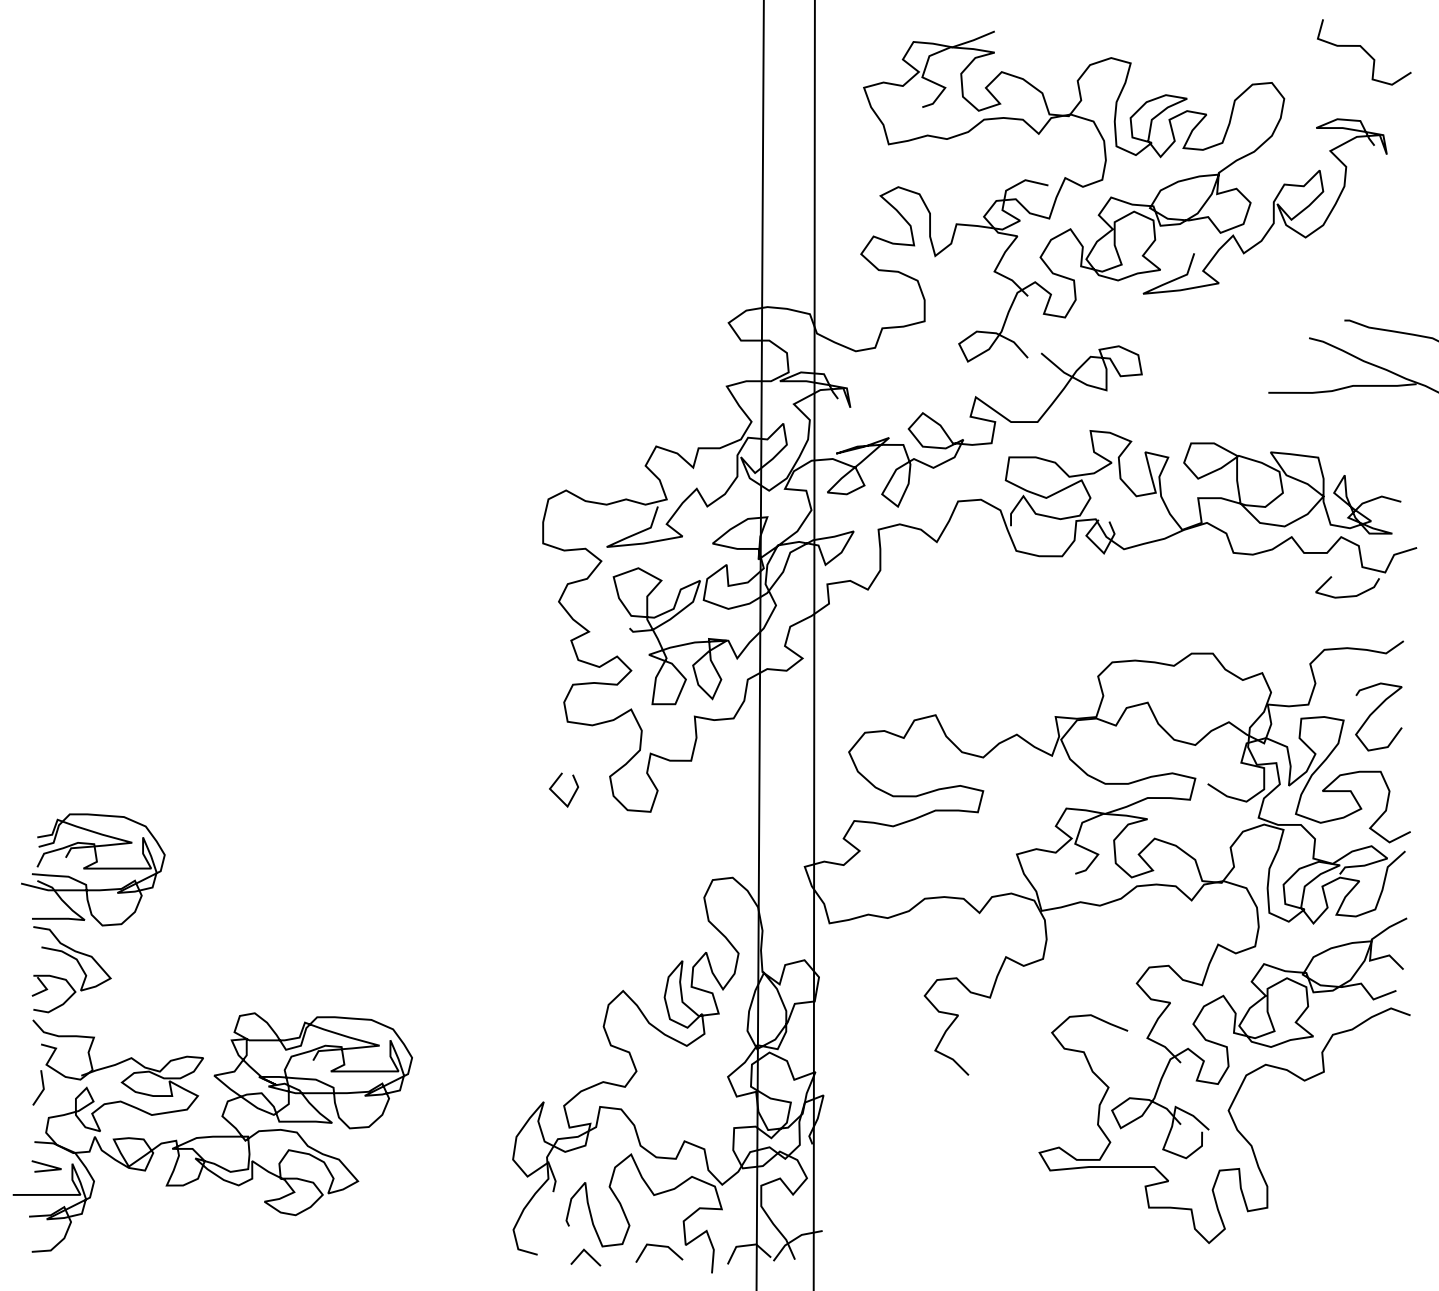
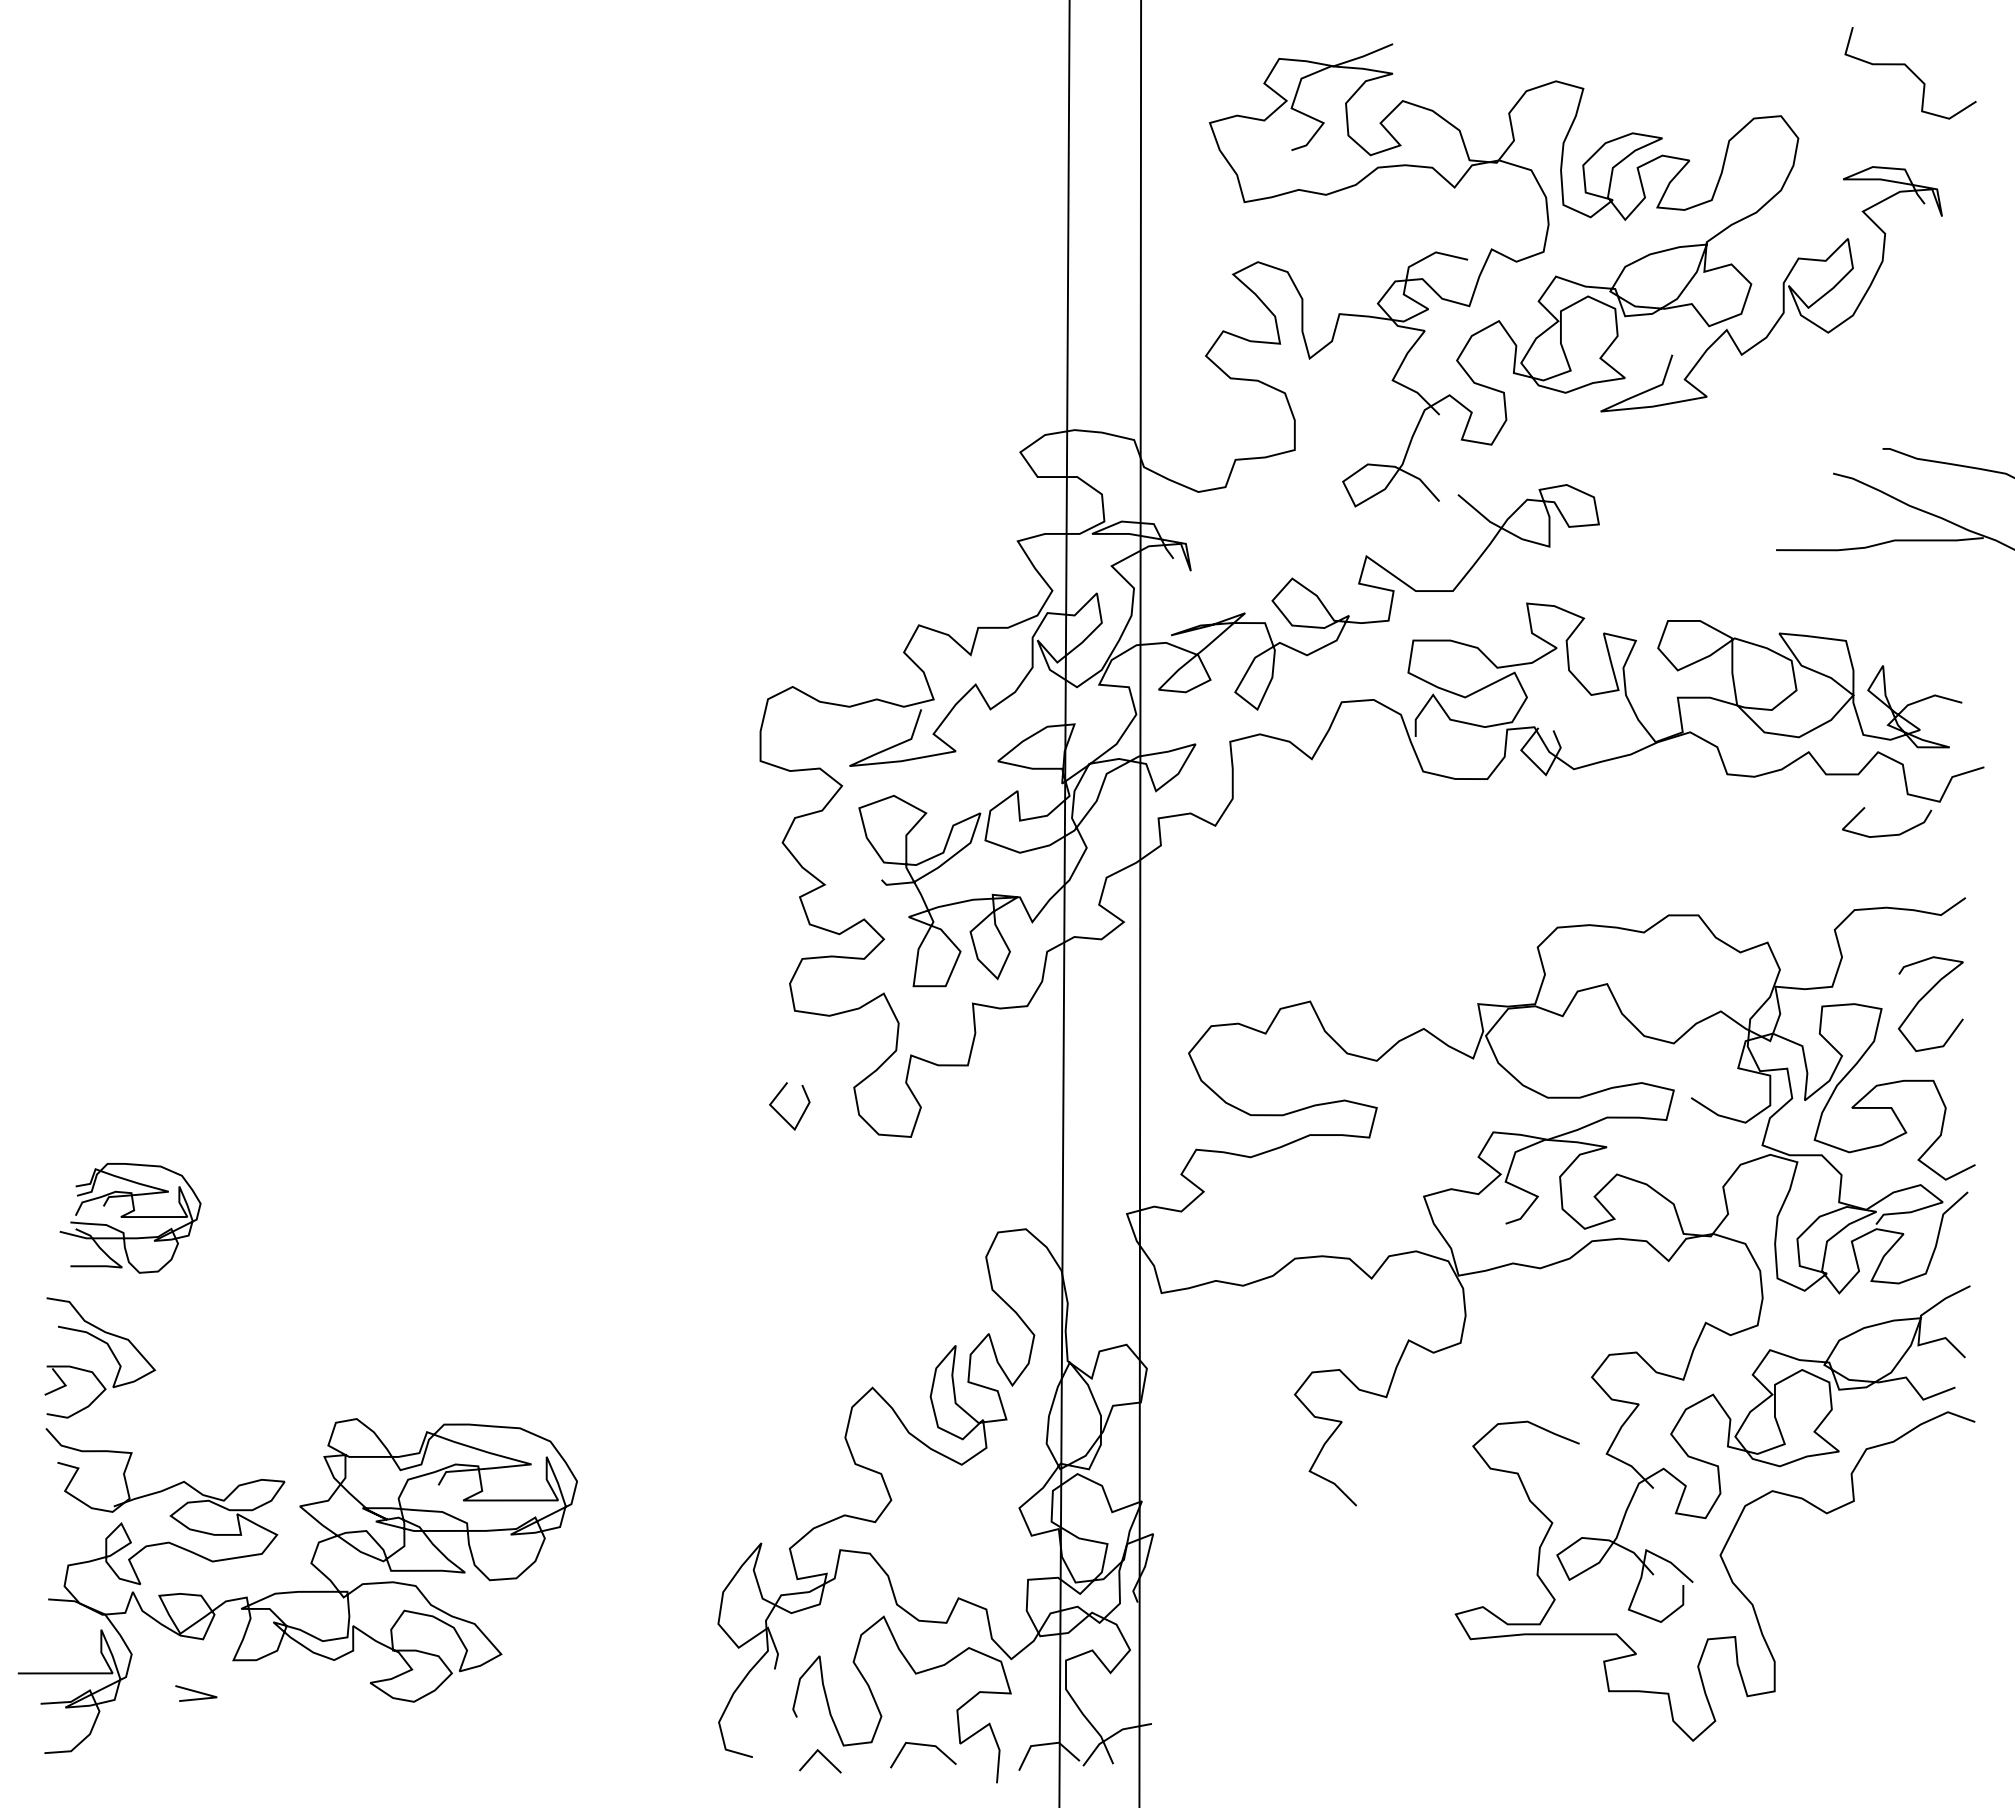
part: (93, 870) -> (130, 1218), size x0.7
line: (42, 1086) -> (59, 1521), removed
line: (46, 1165) -> (196, 1692), moved

